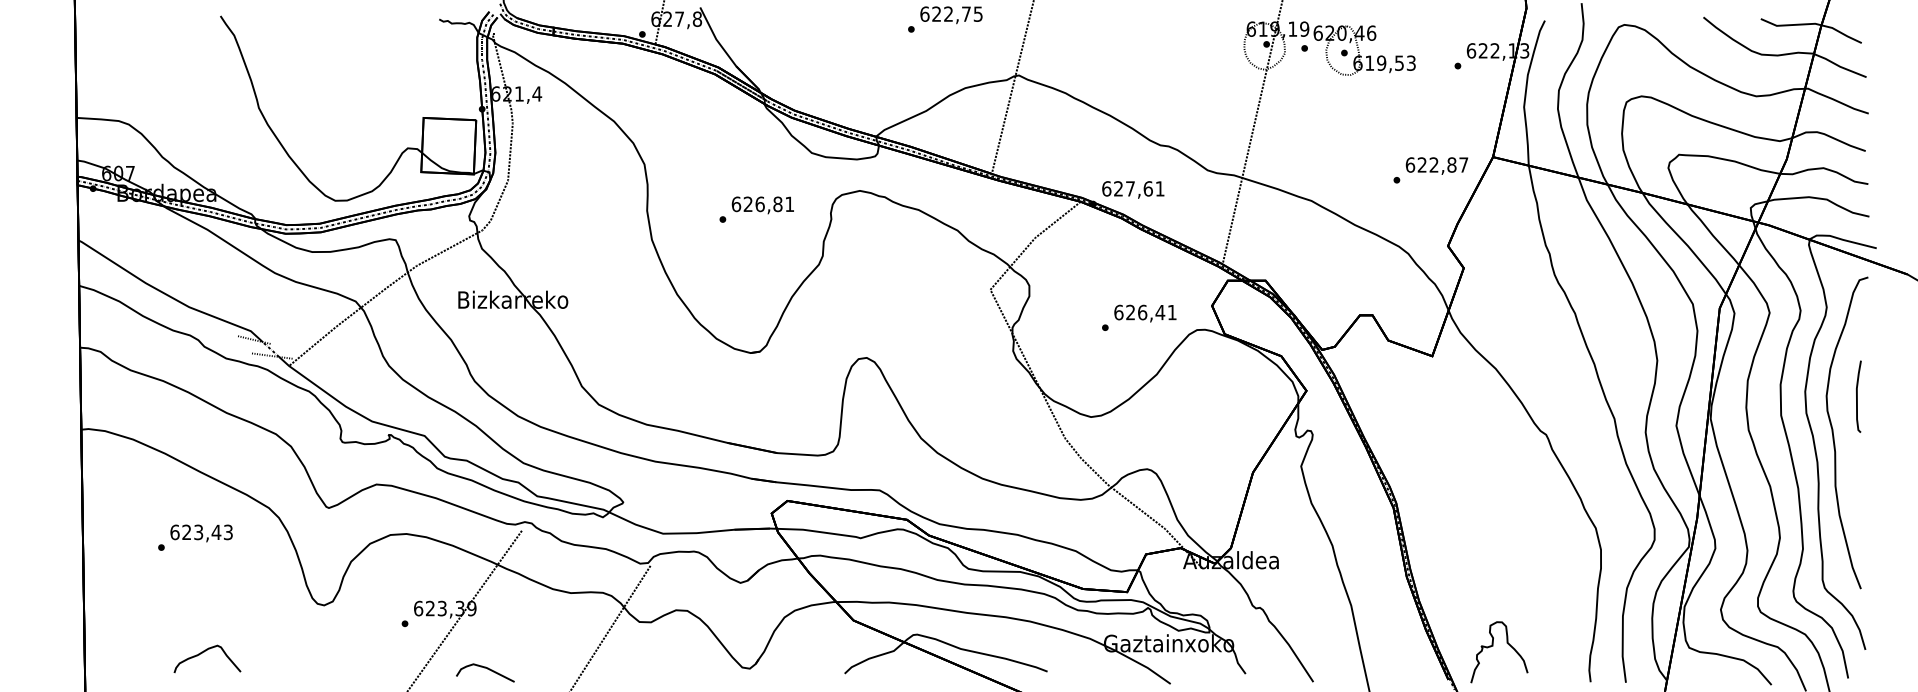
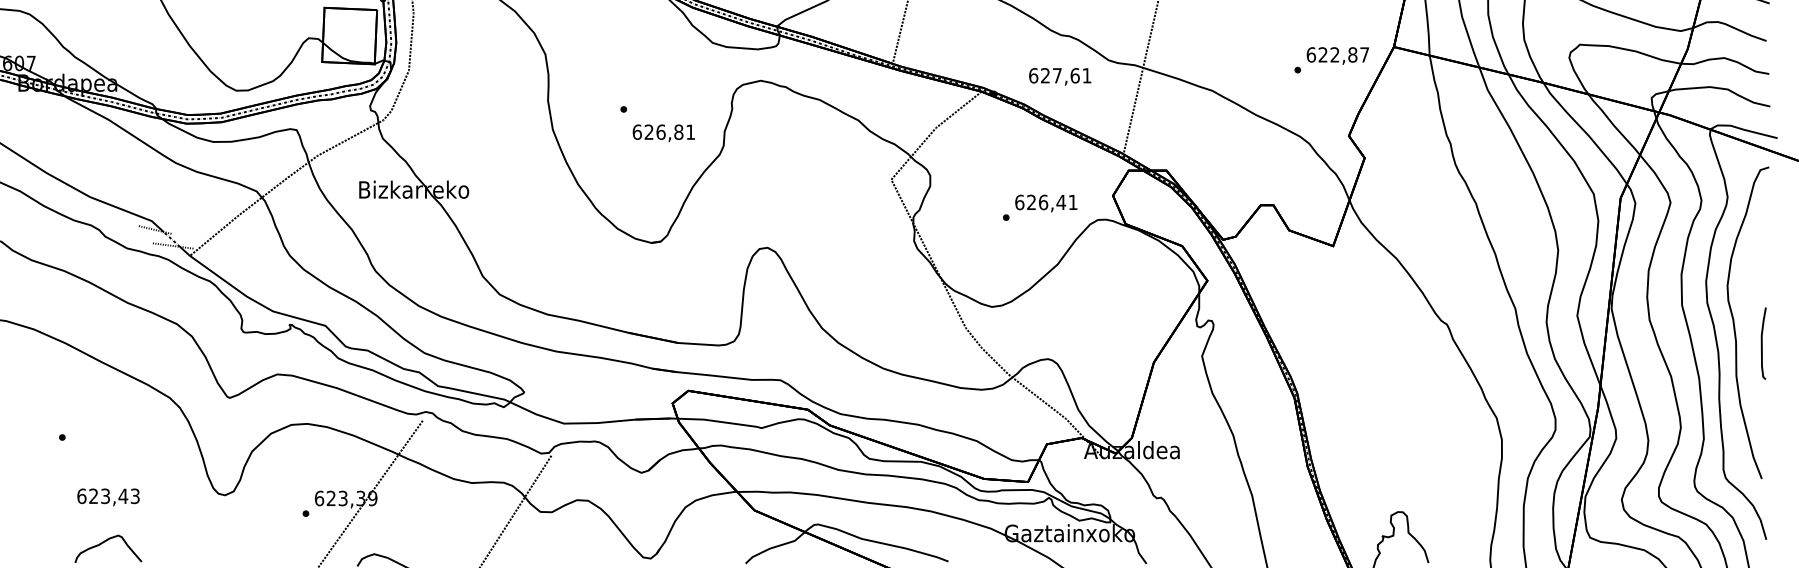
text: (1133, 189) -> (1060, 76), moved
text: (762, 205) -> (663, 133), moved
curve: (1857, 396) -> (1762, 343), moved
text: (201, 533) -> (108, 497), moved

